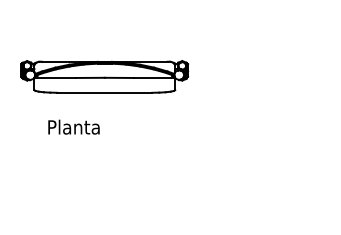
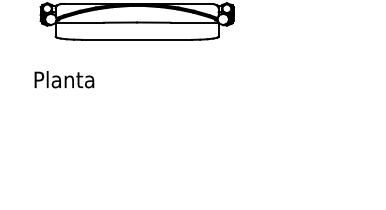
text: (73, 126) -> (63, 78), moved

